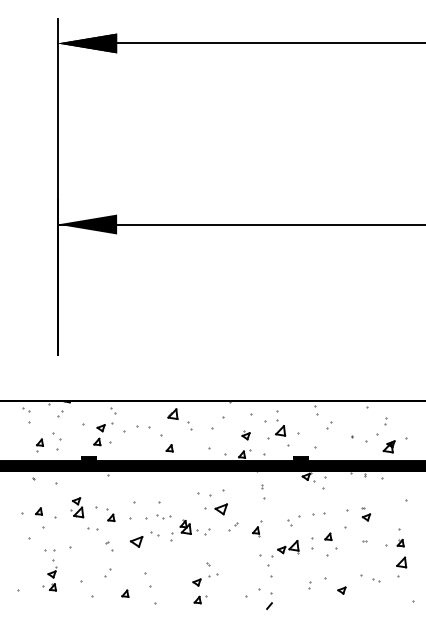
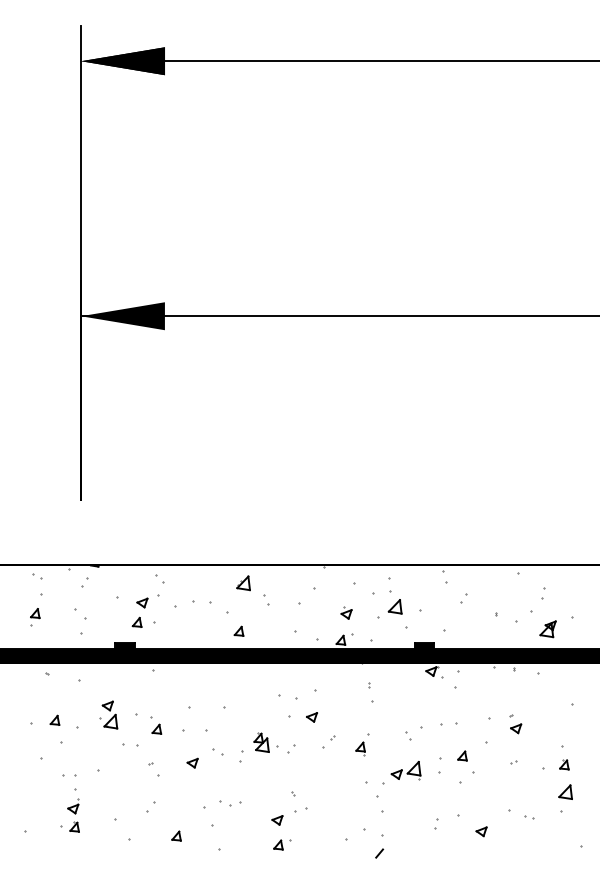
part: (39, 445) -> (34, 617), moved
part: (221, 509) -> (311, 717), size x0.62
part: (163, 516) -> (230, 803), moved
part: (136, 541) -> (192, 762), size x0.62

